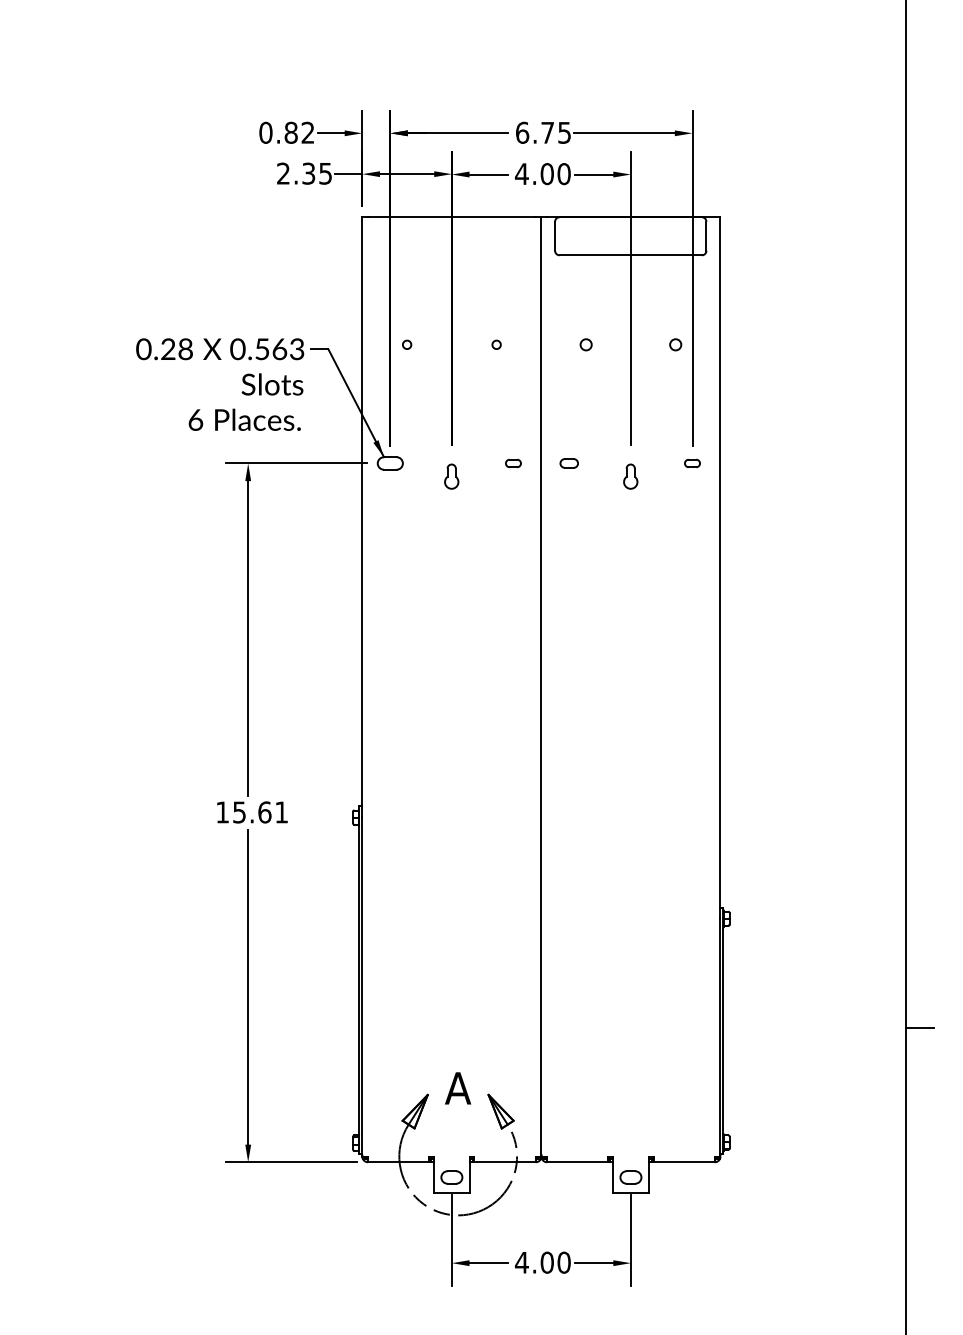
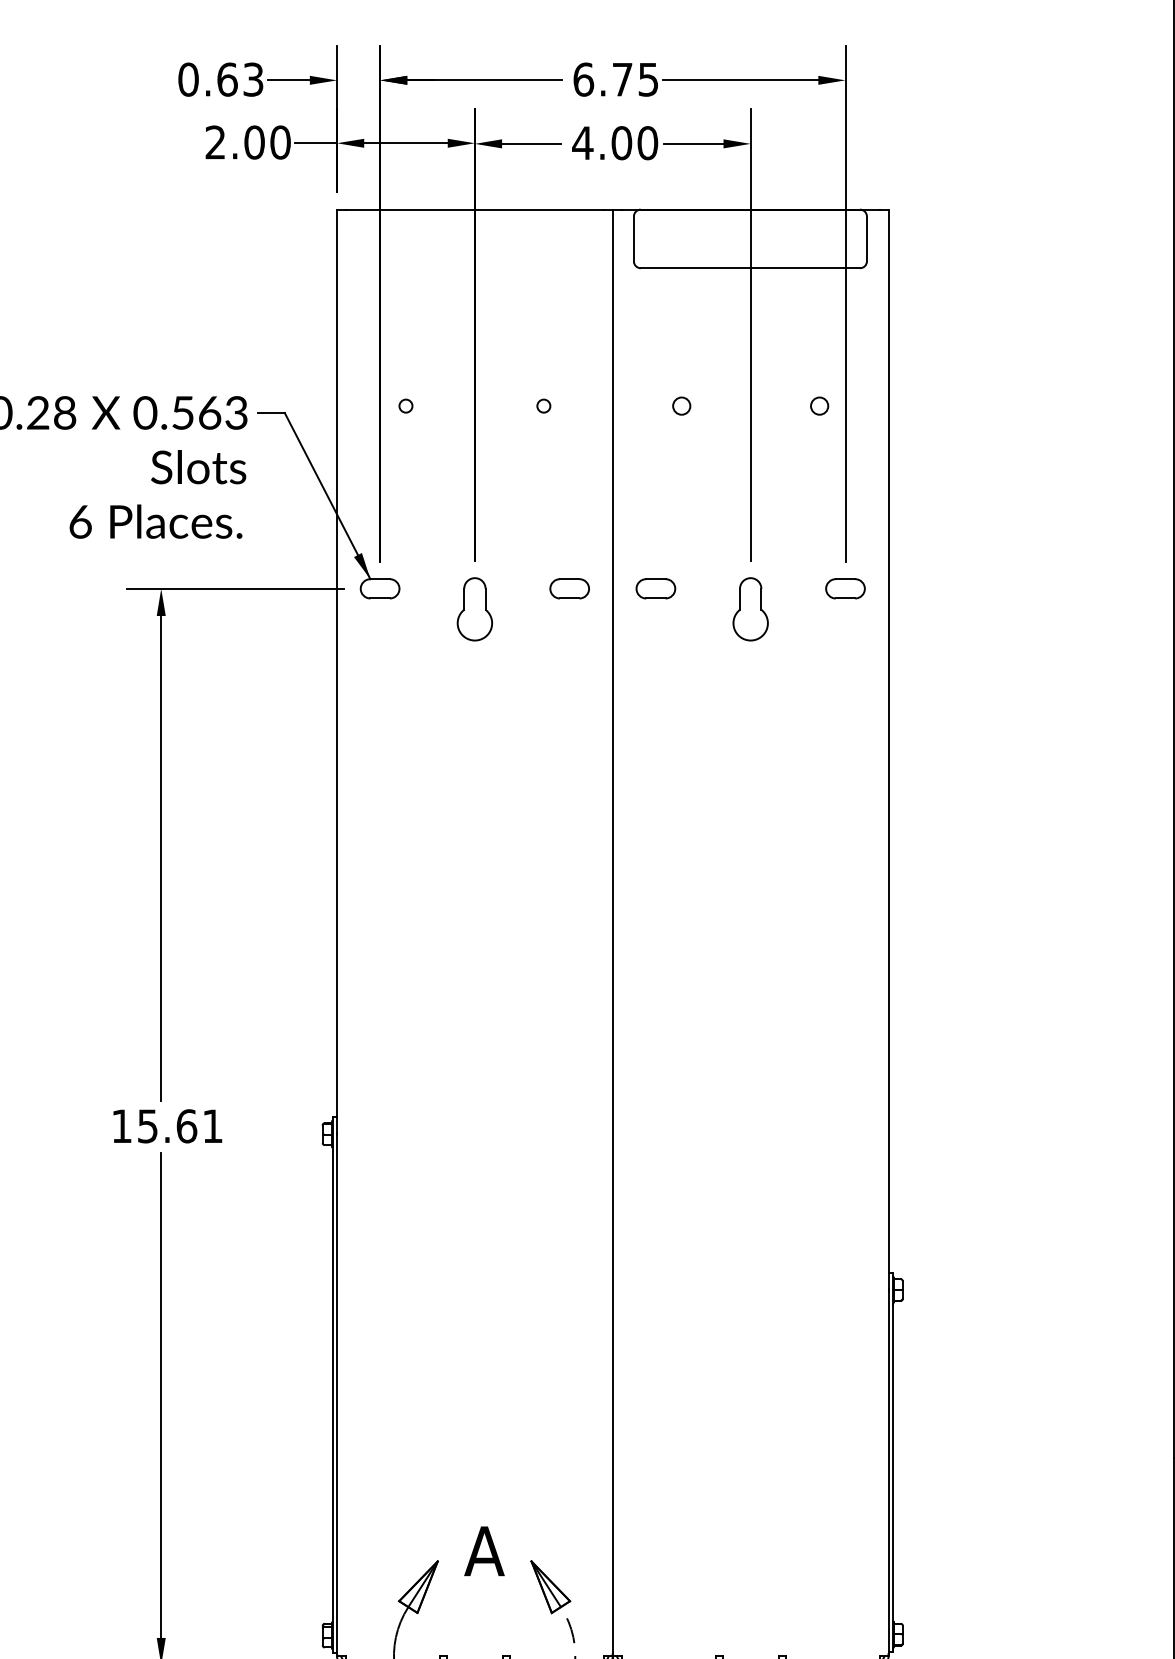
text: (299, 132) -> (240, 79), 0.82 -> 0.63
text: (317, 173) -> (267, 142), 2.35 -> 2.00
part: (513, 463) -> (569, 588), size x1.67
part: (568, 463) -> (654, 588), size x1.43
part: (692, 463) -> (845, 588), size x1.67
part: (451, 476) -> (474, 608), size x1.67
part: (630, 476) -> (750, 608), size x1.67

